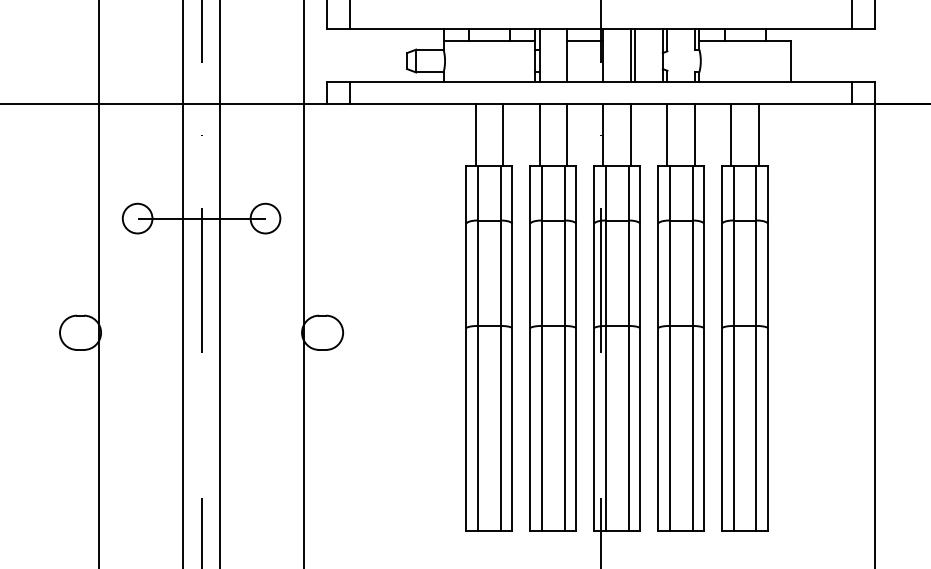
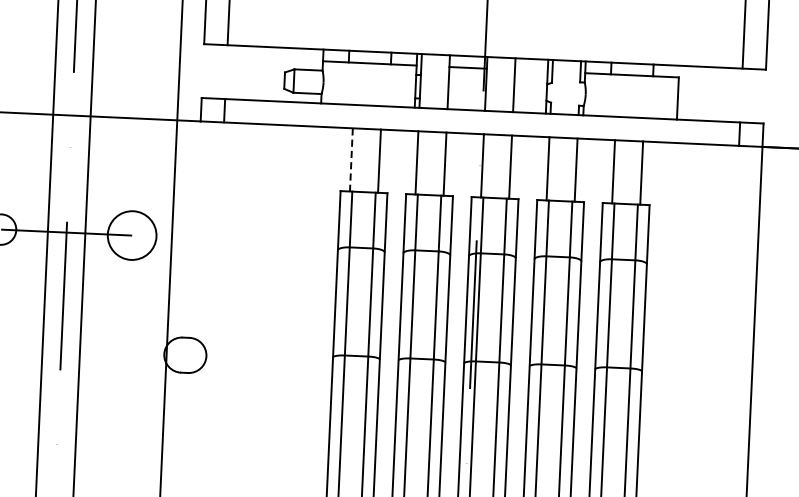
line: (635, 55) -> (519, 85), removed
line: (475, 135) -> (351, 160), solid -> dashed
circle: (265, 218) -> (132, 235), size x1.6

